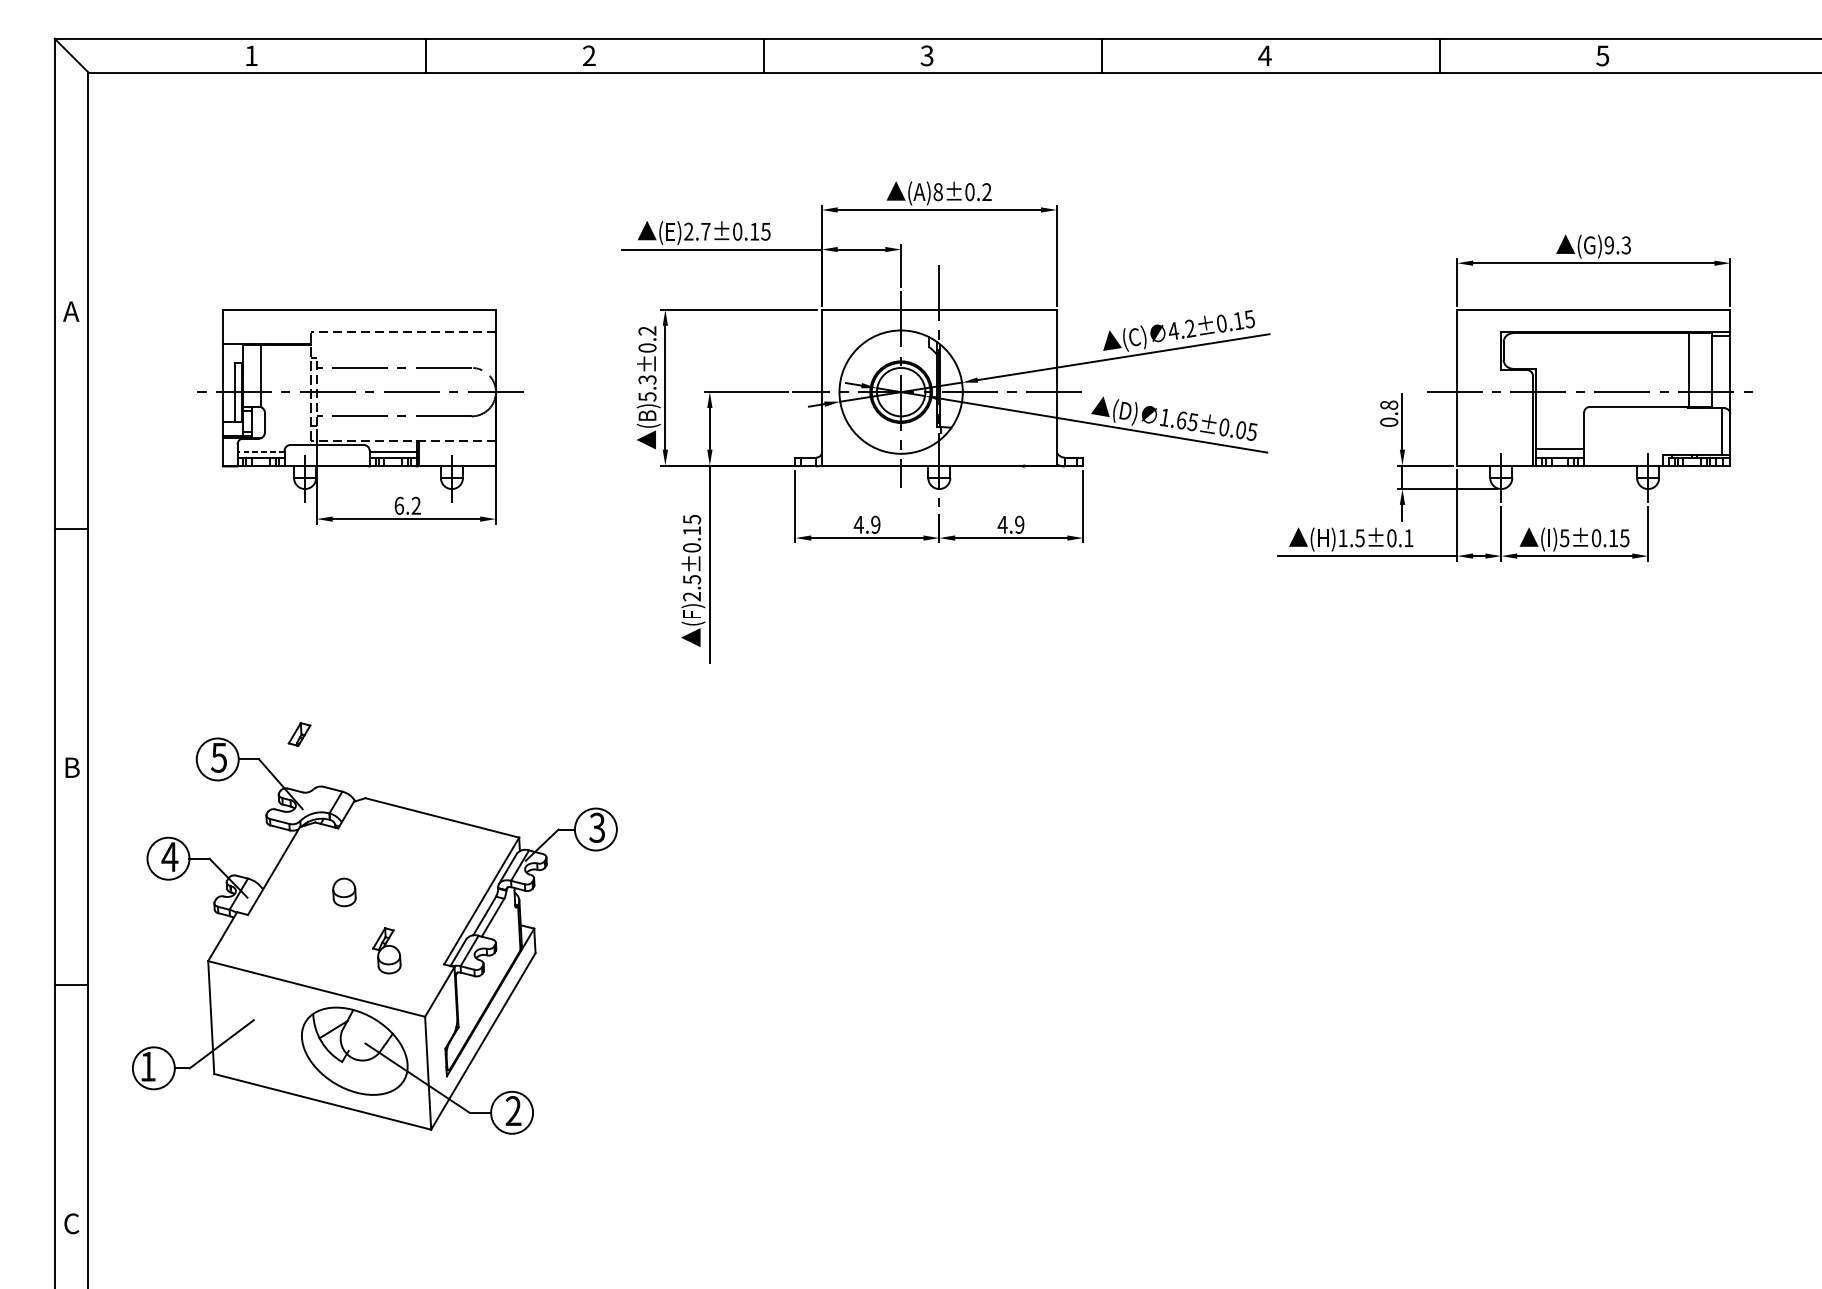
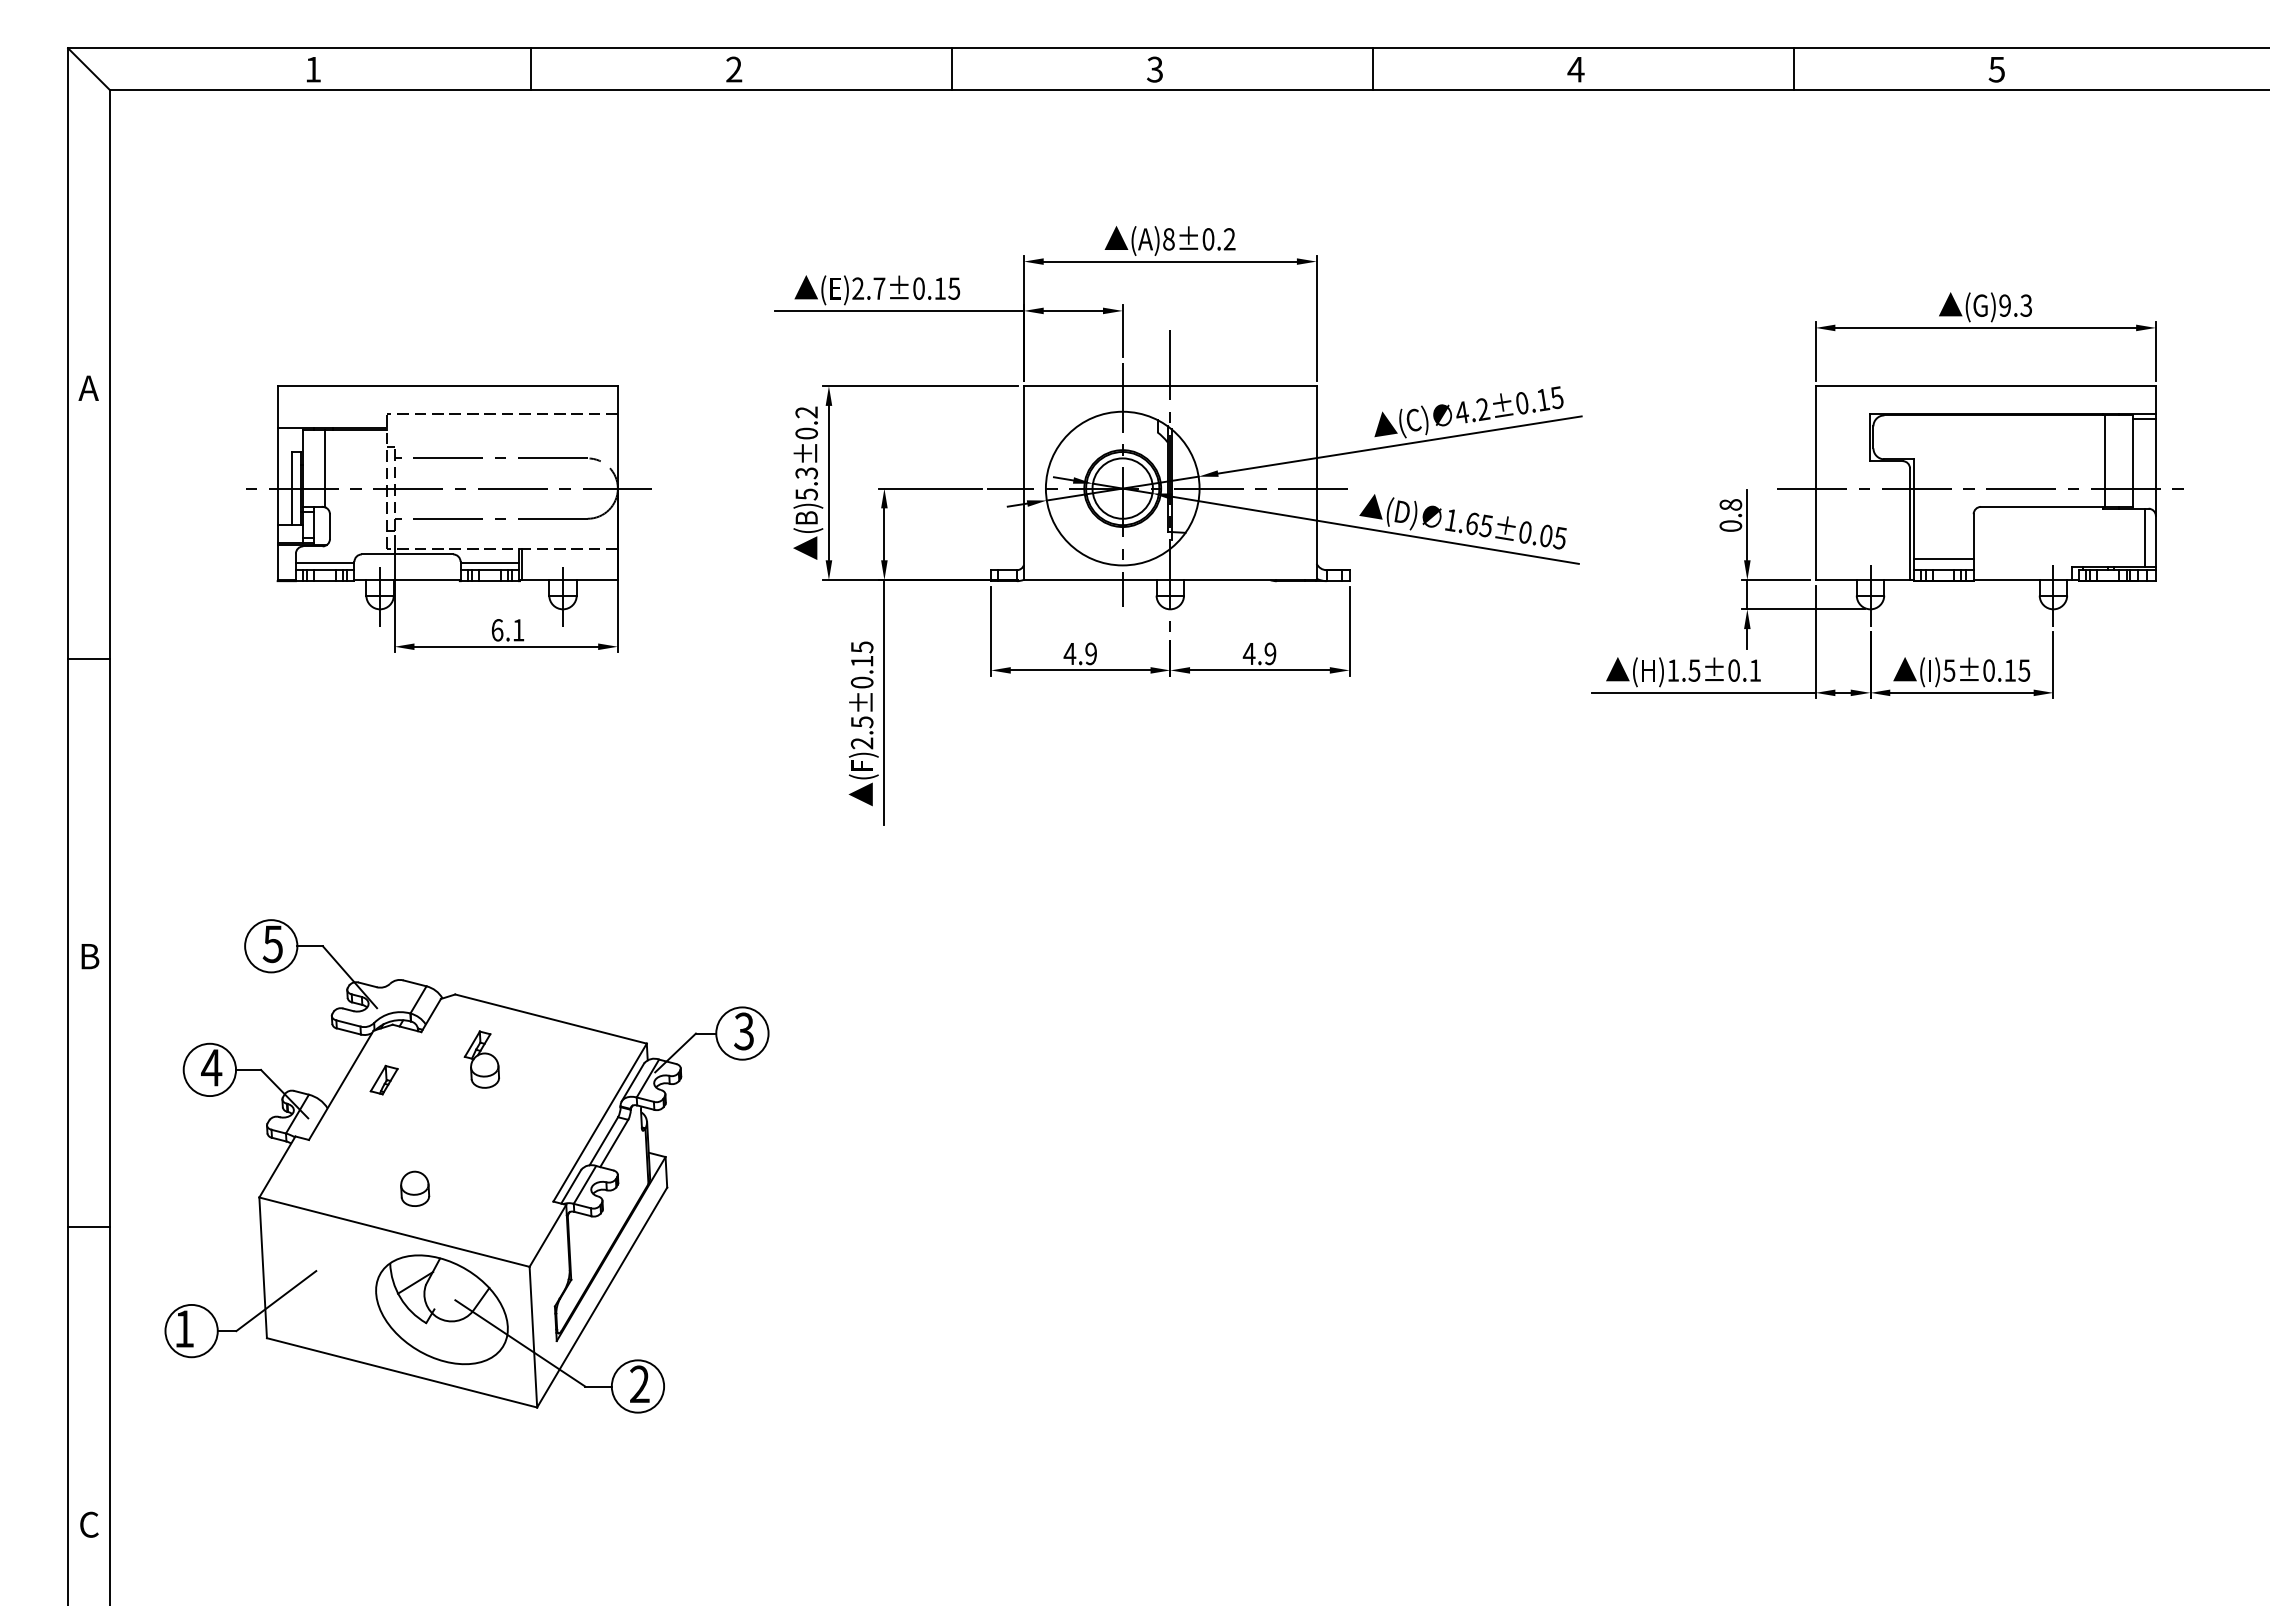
line: (260, 451) -> (324, 562), dashed -> solid
text: (416, 506) -> (518, 630), 6.2 -> 6.1
part: (299, 733) -> (383, 1079), moved
part: (344, 892) -> (415, 1188), moved
part: (386, 950) -> (481, 1059), moved

